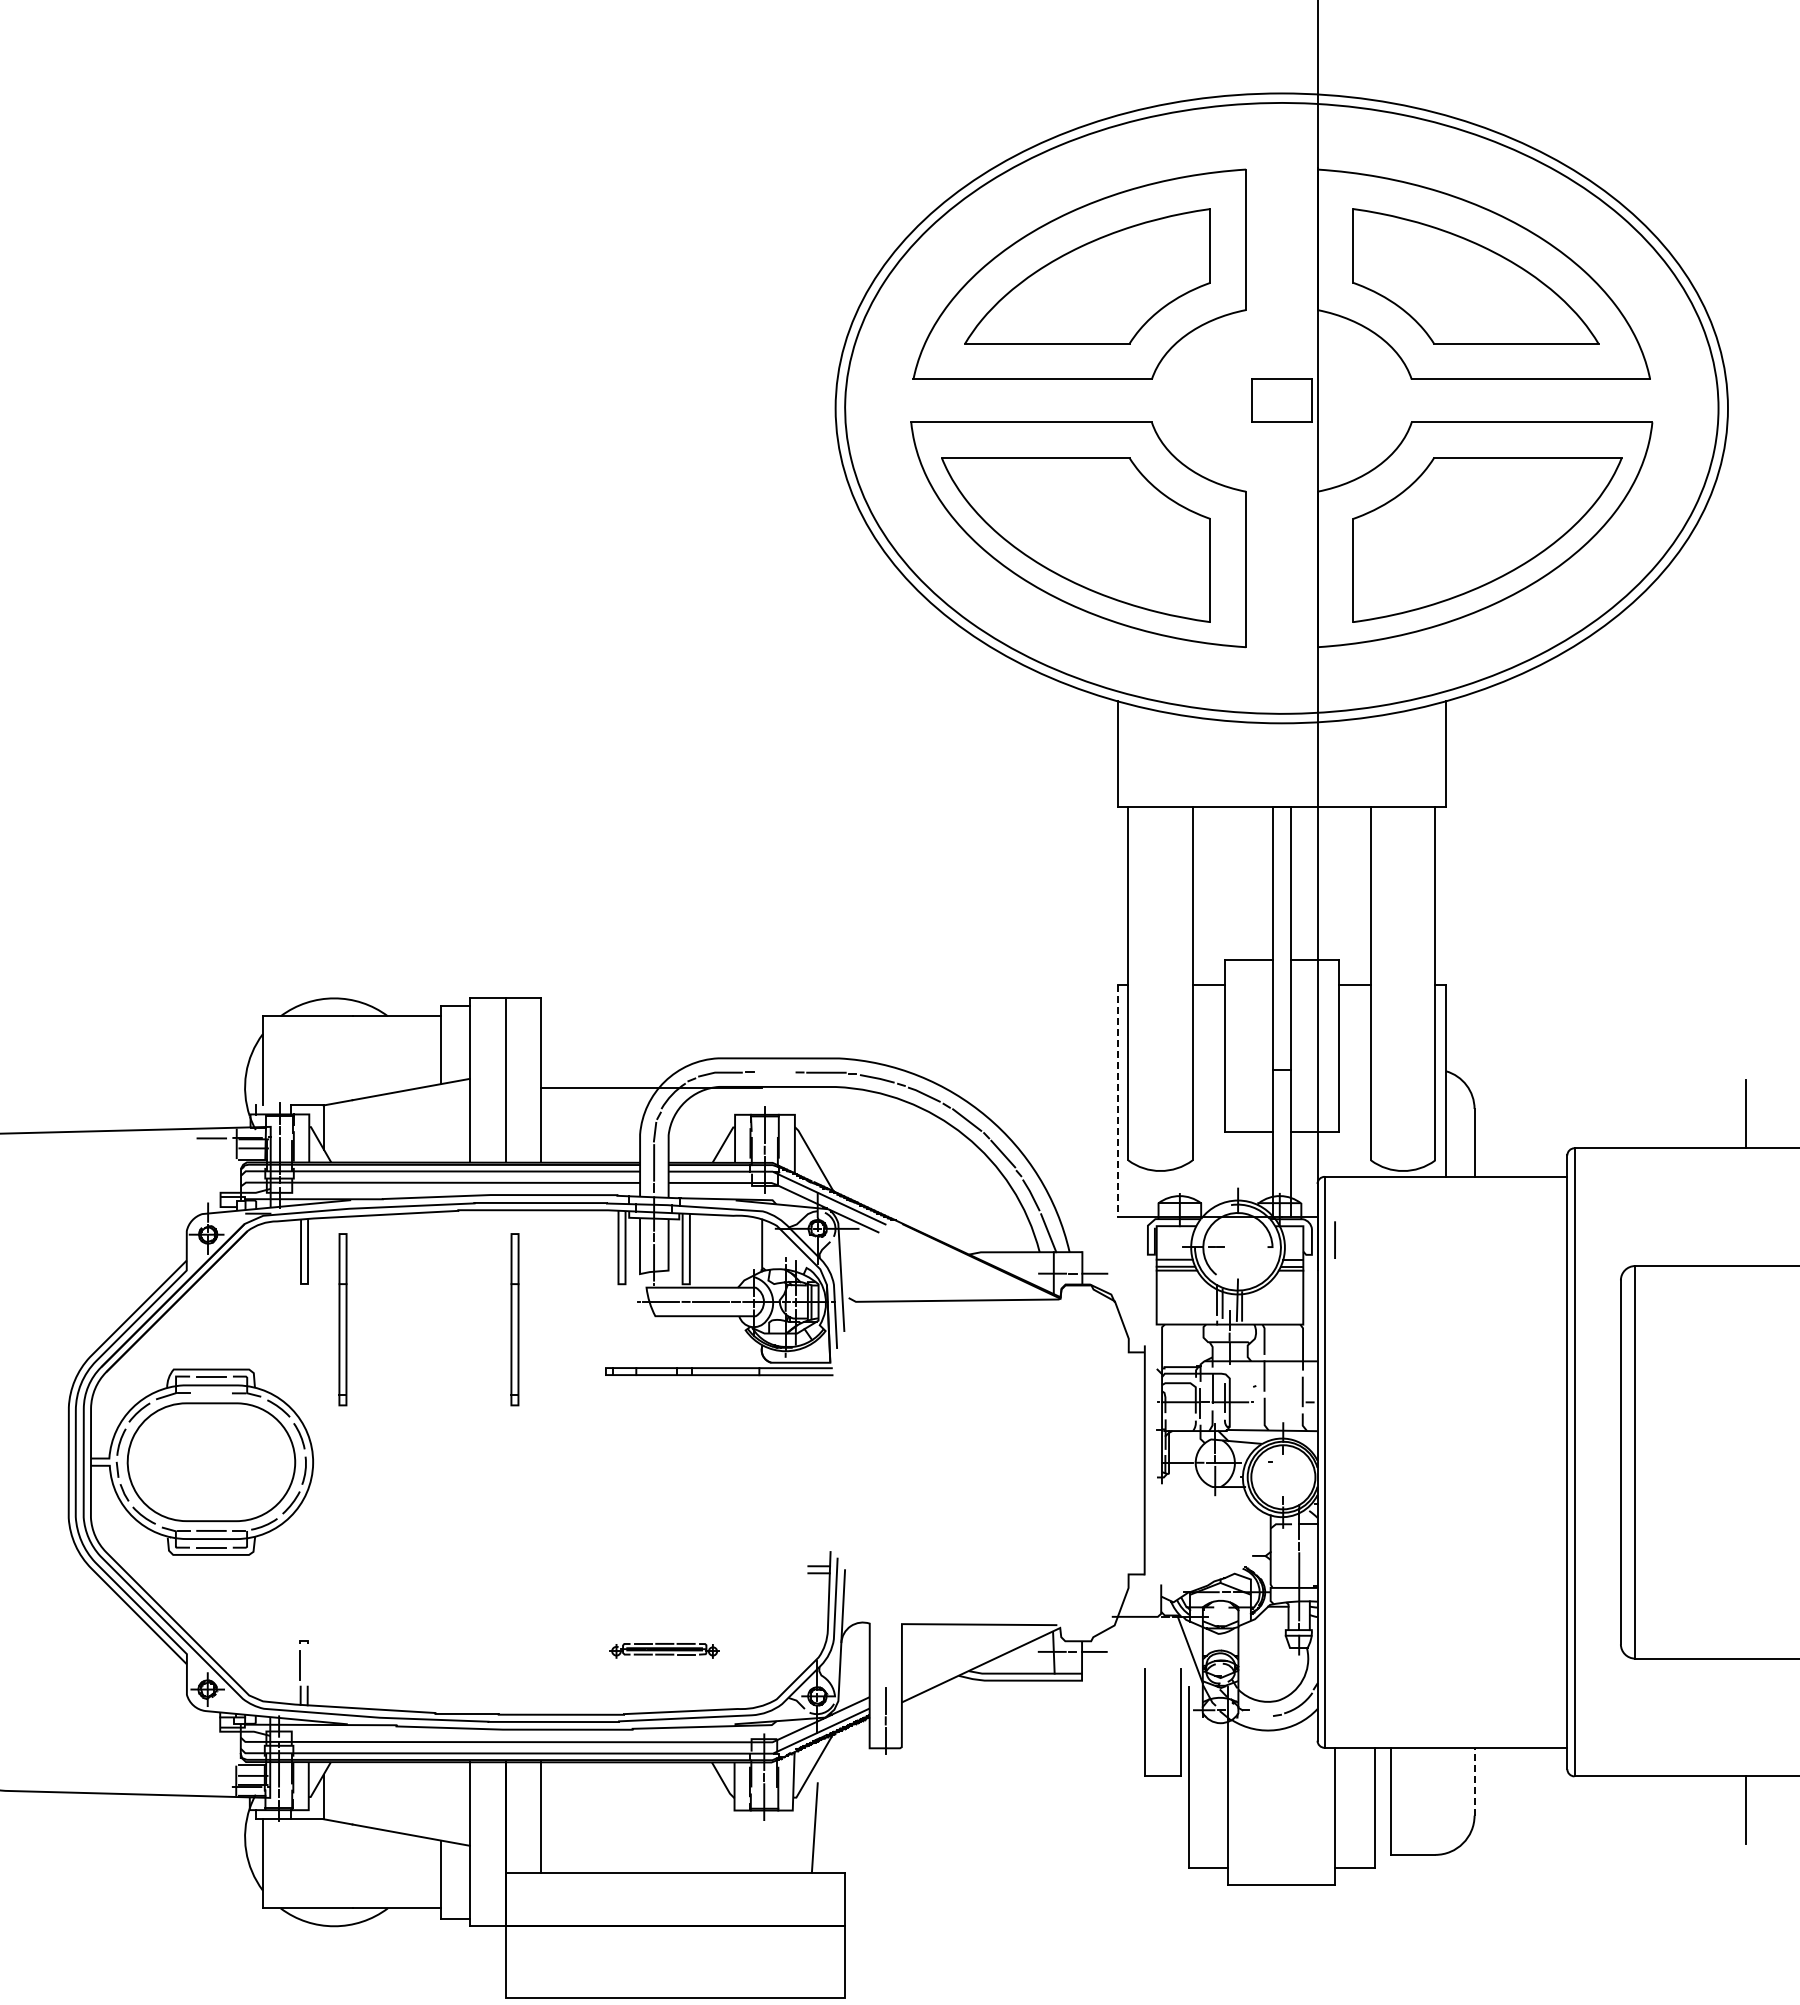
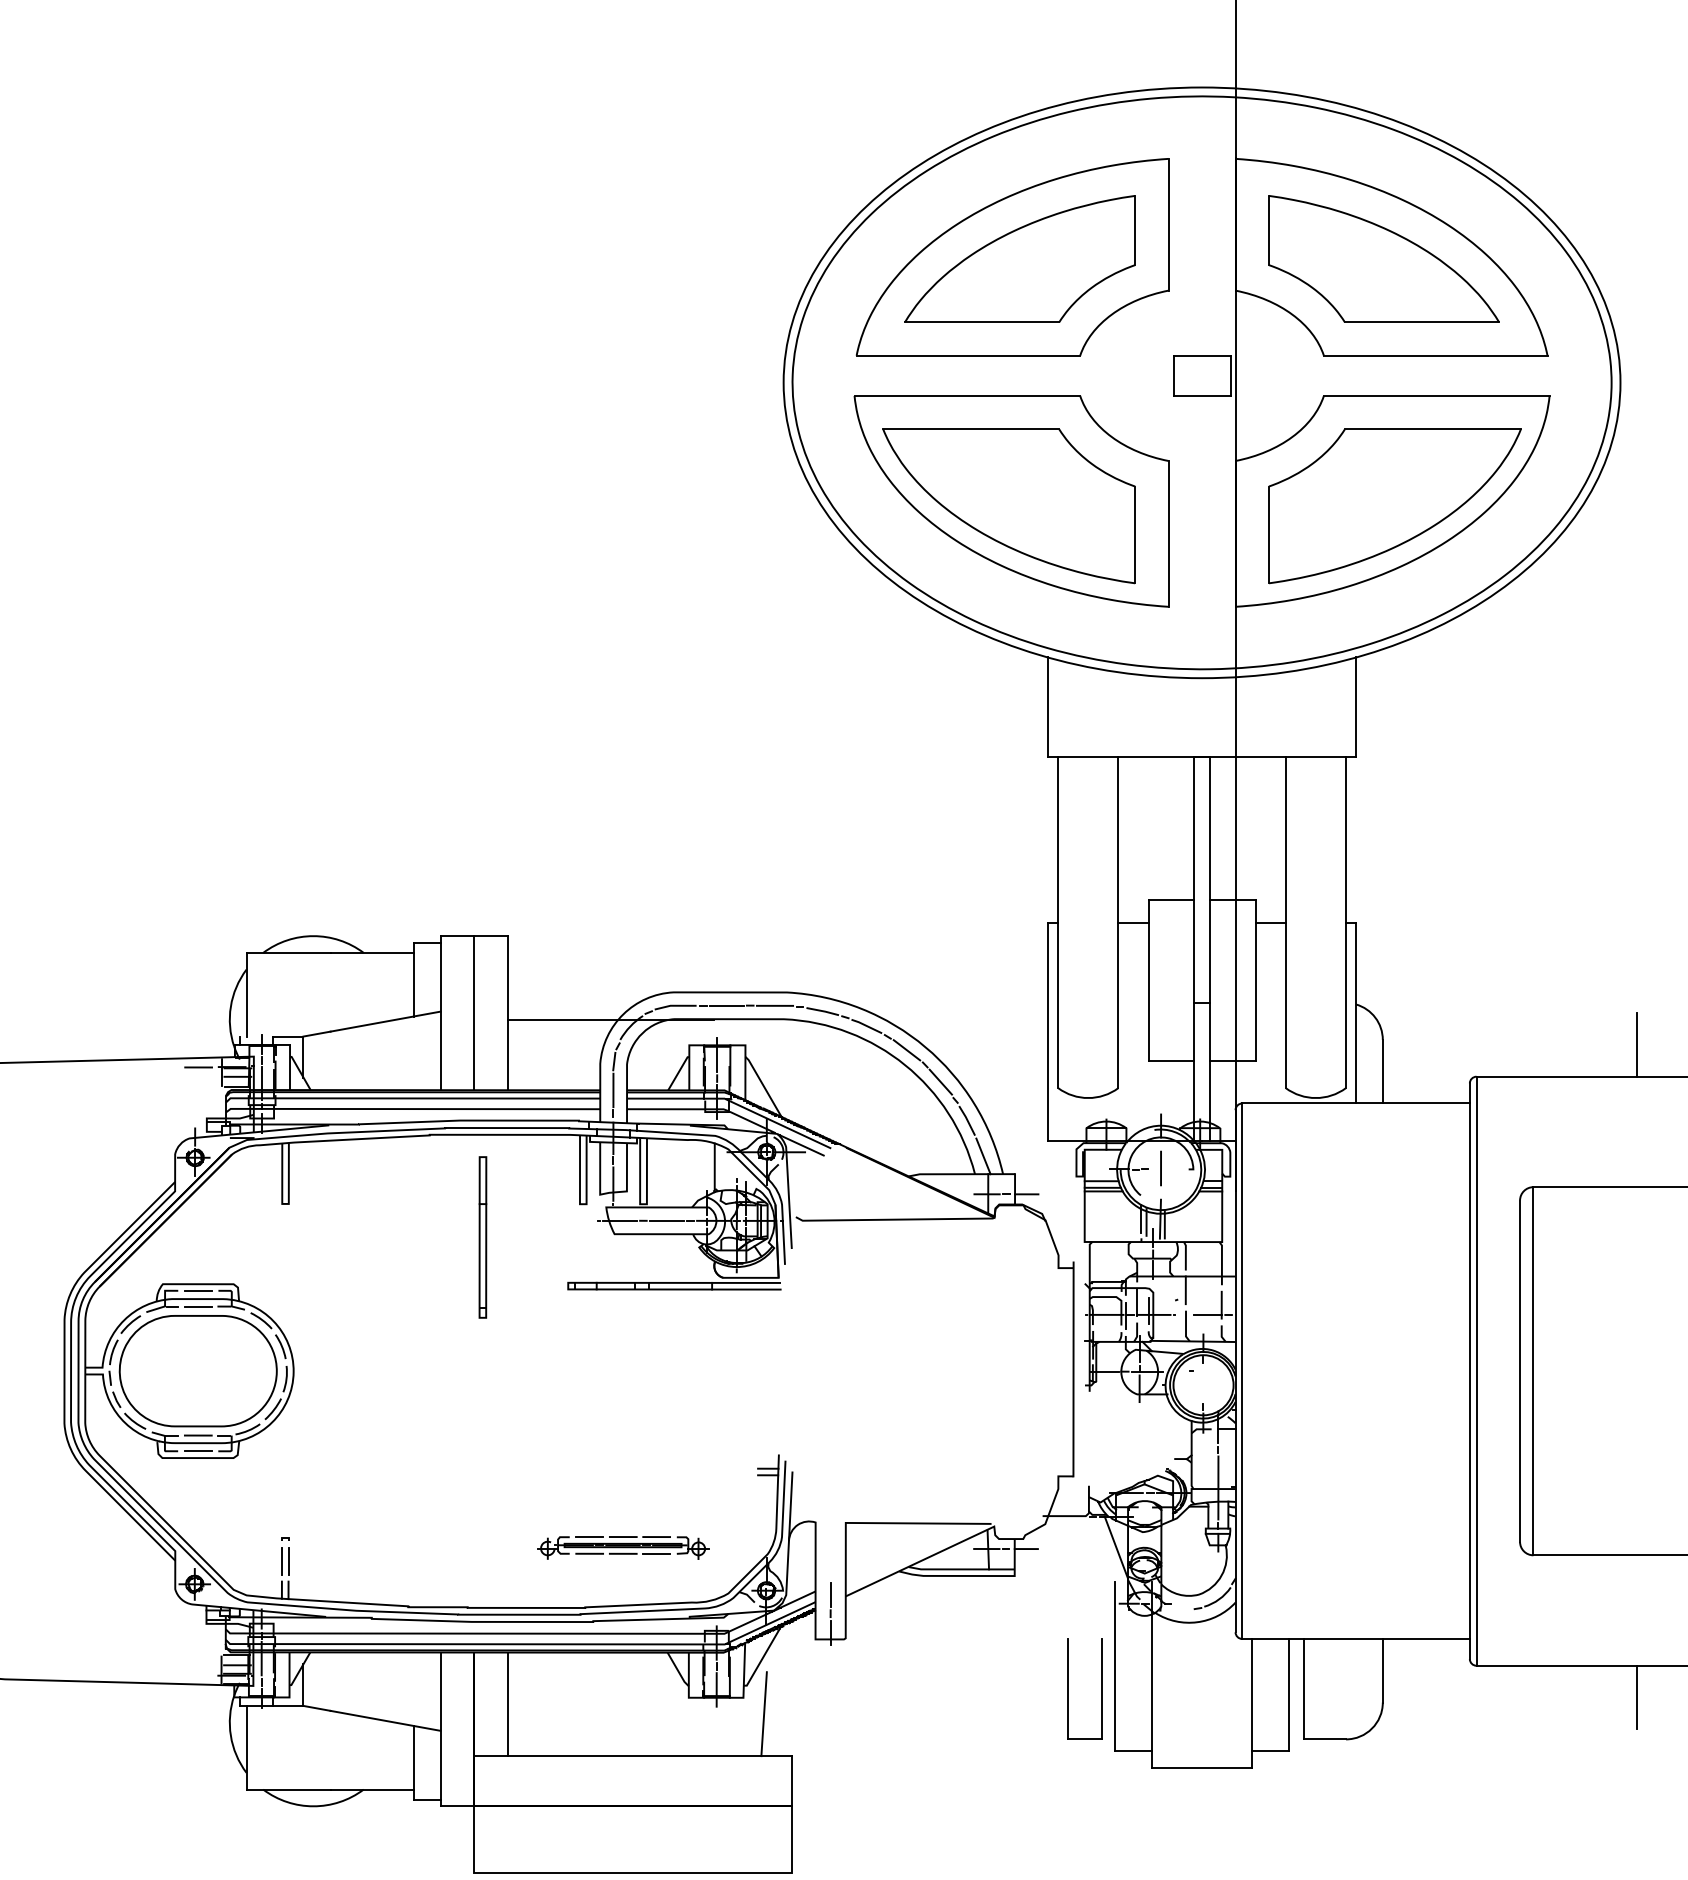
line: (774, 1072) -> (726, 1005), added
line: (1117, 1101) -> (1047, 1032), dashed -> solid
line: (1334, 1239) -> (1160, 1167), moved
part: (342, 1319) -> (321, 1237), removed
line: (211, 1393) -> (198, 1306), added
line: (1287, 1402) -> (1207, 1315), added
part: (664, 1650) -> (623, 1547), size x1.67
line: (307, 1665) -> (288, 1561), added
part: (1145, 1722) -> (1068, 1689), moved
line: (1474, 1781) -> (1382, 1670), dashed -> solid

